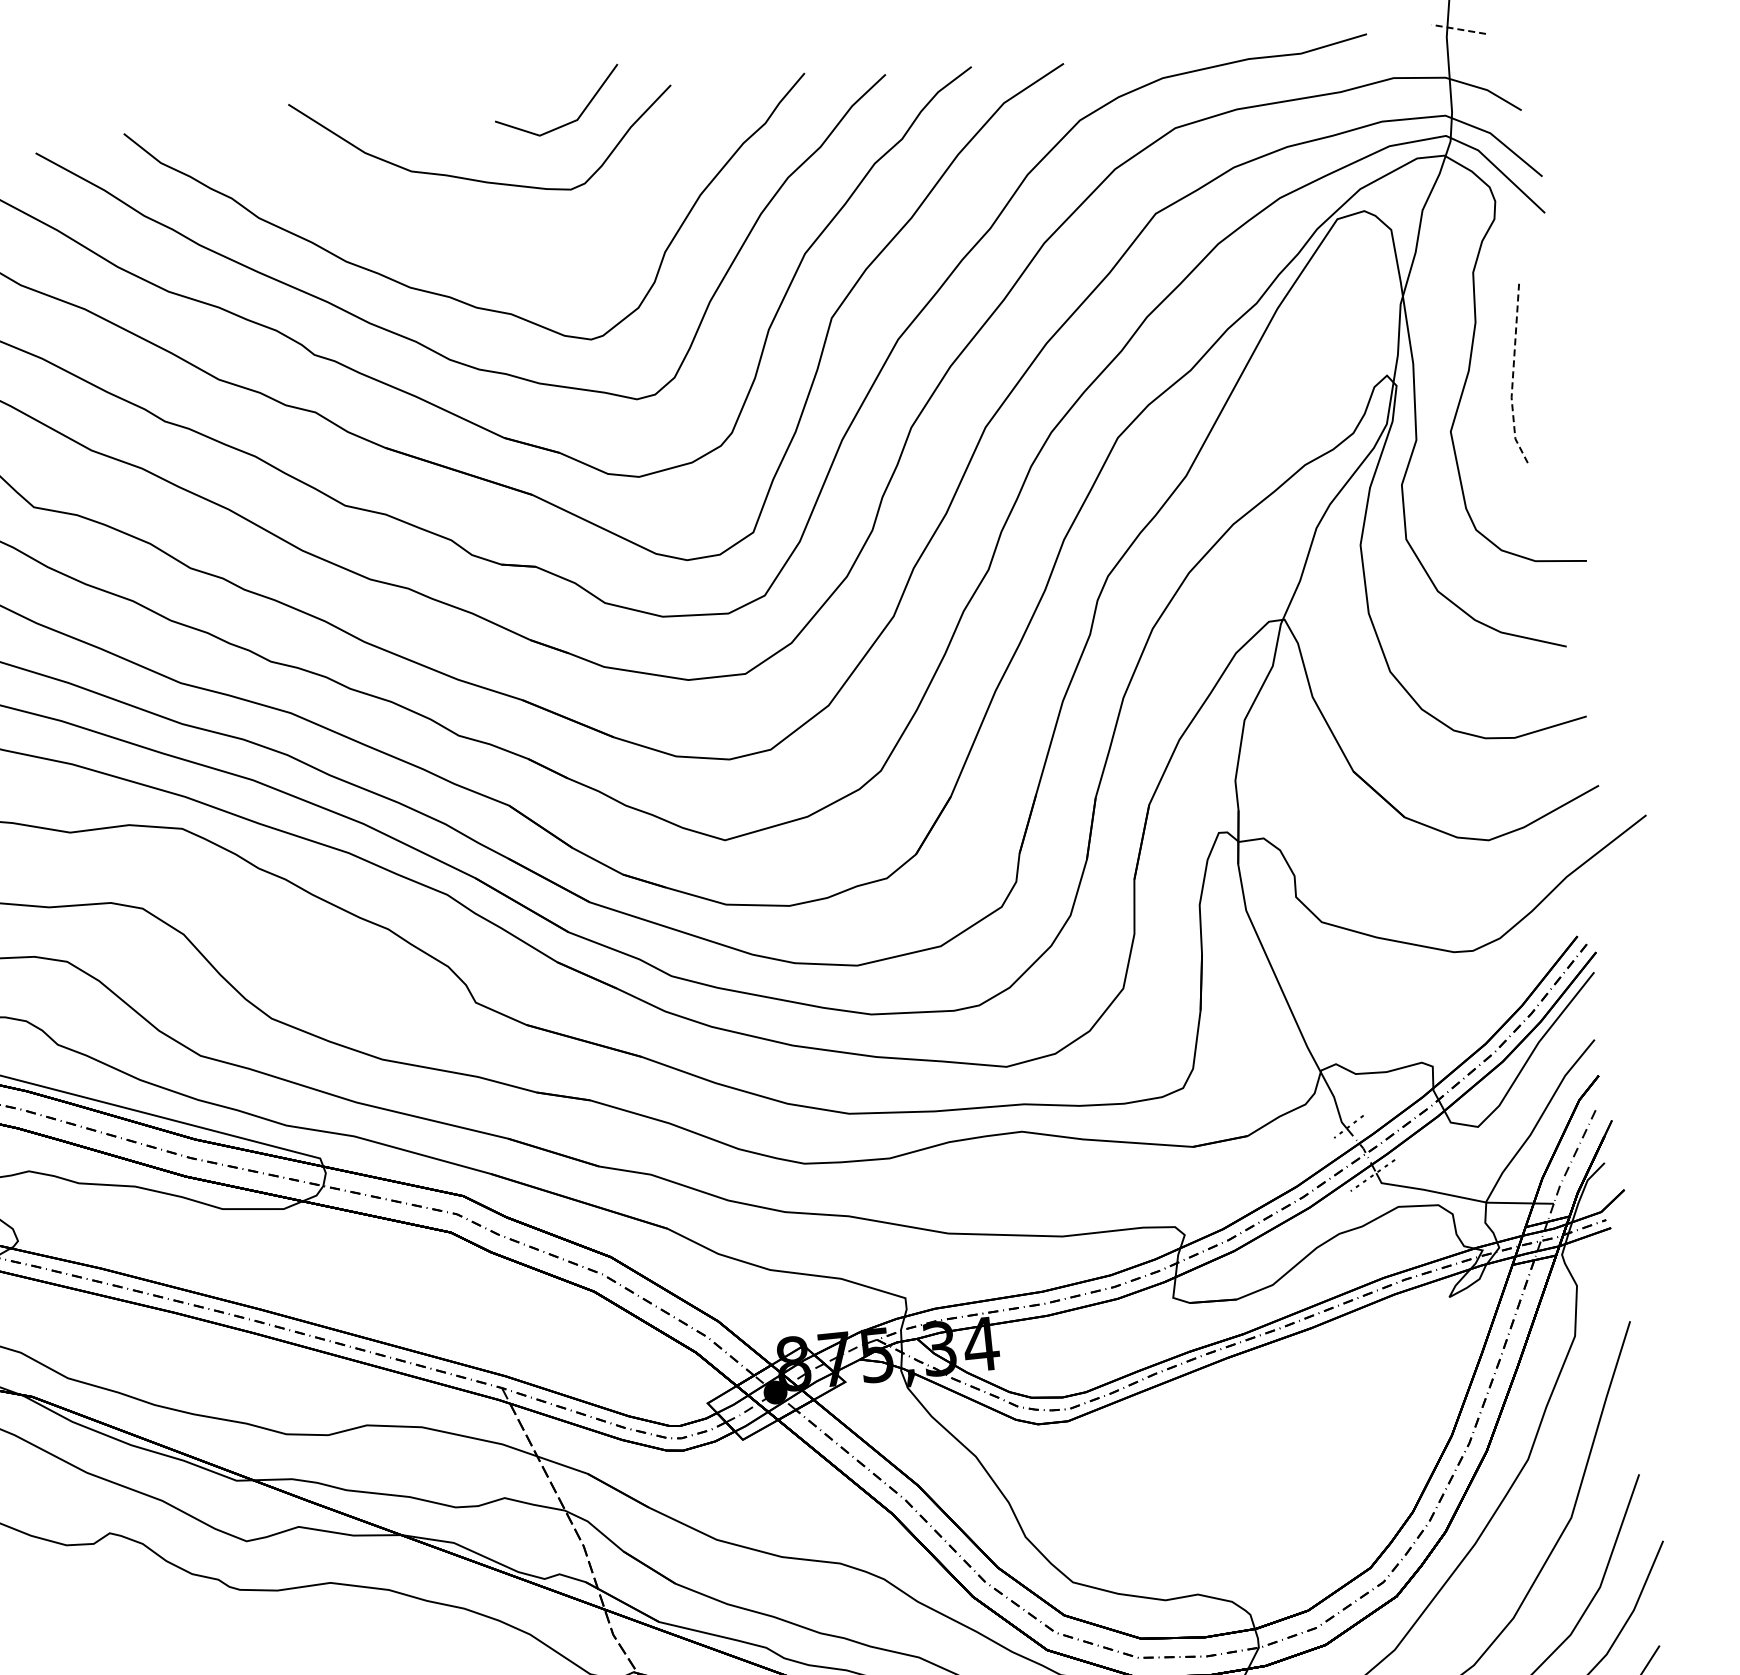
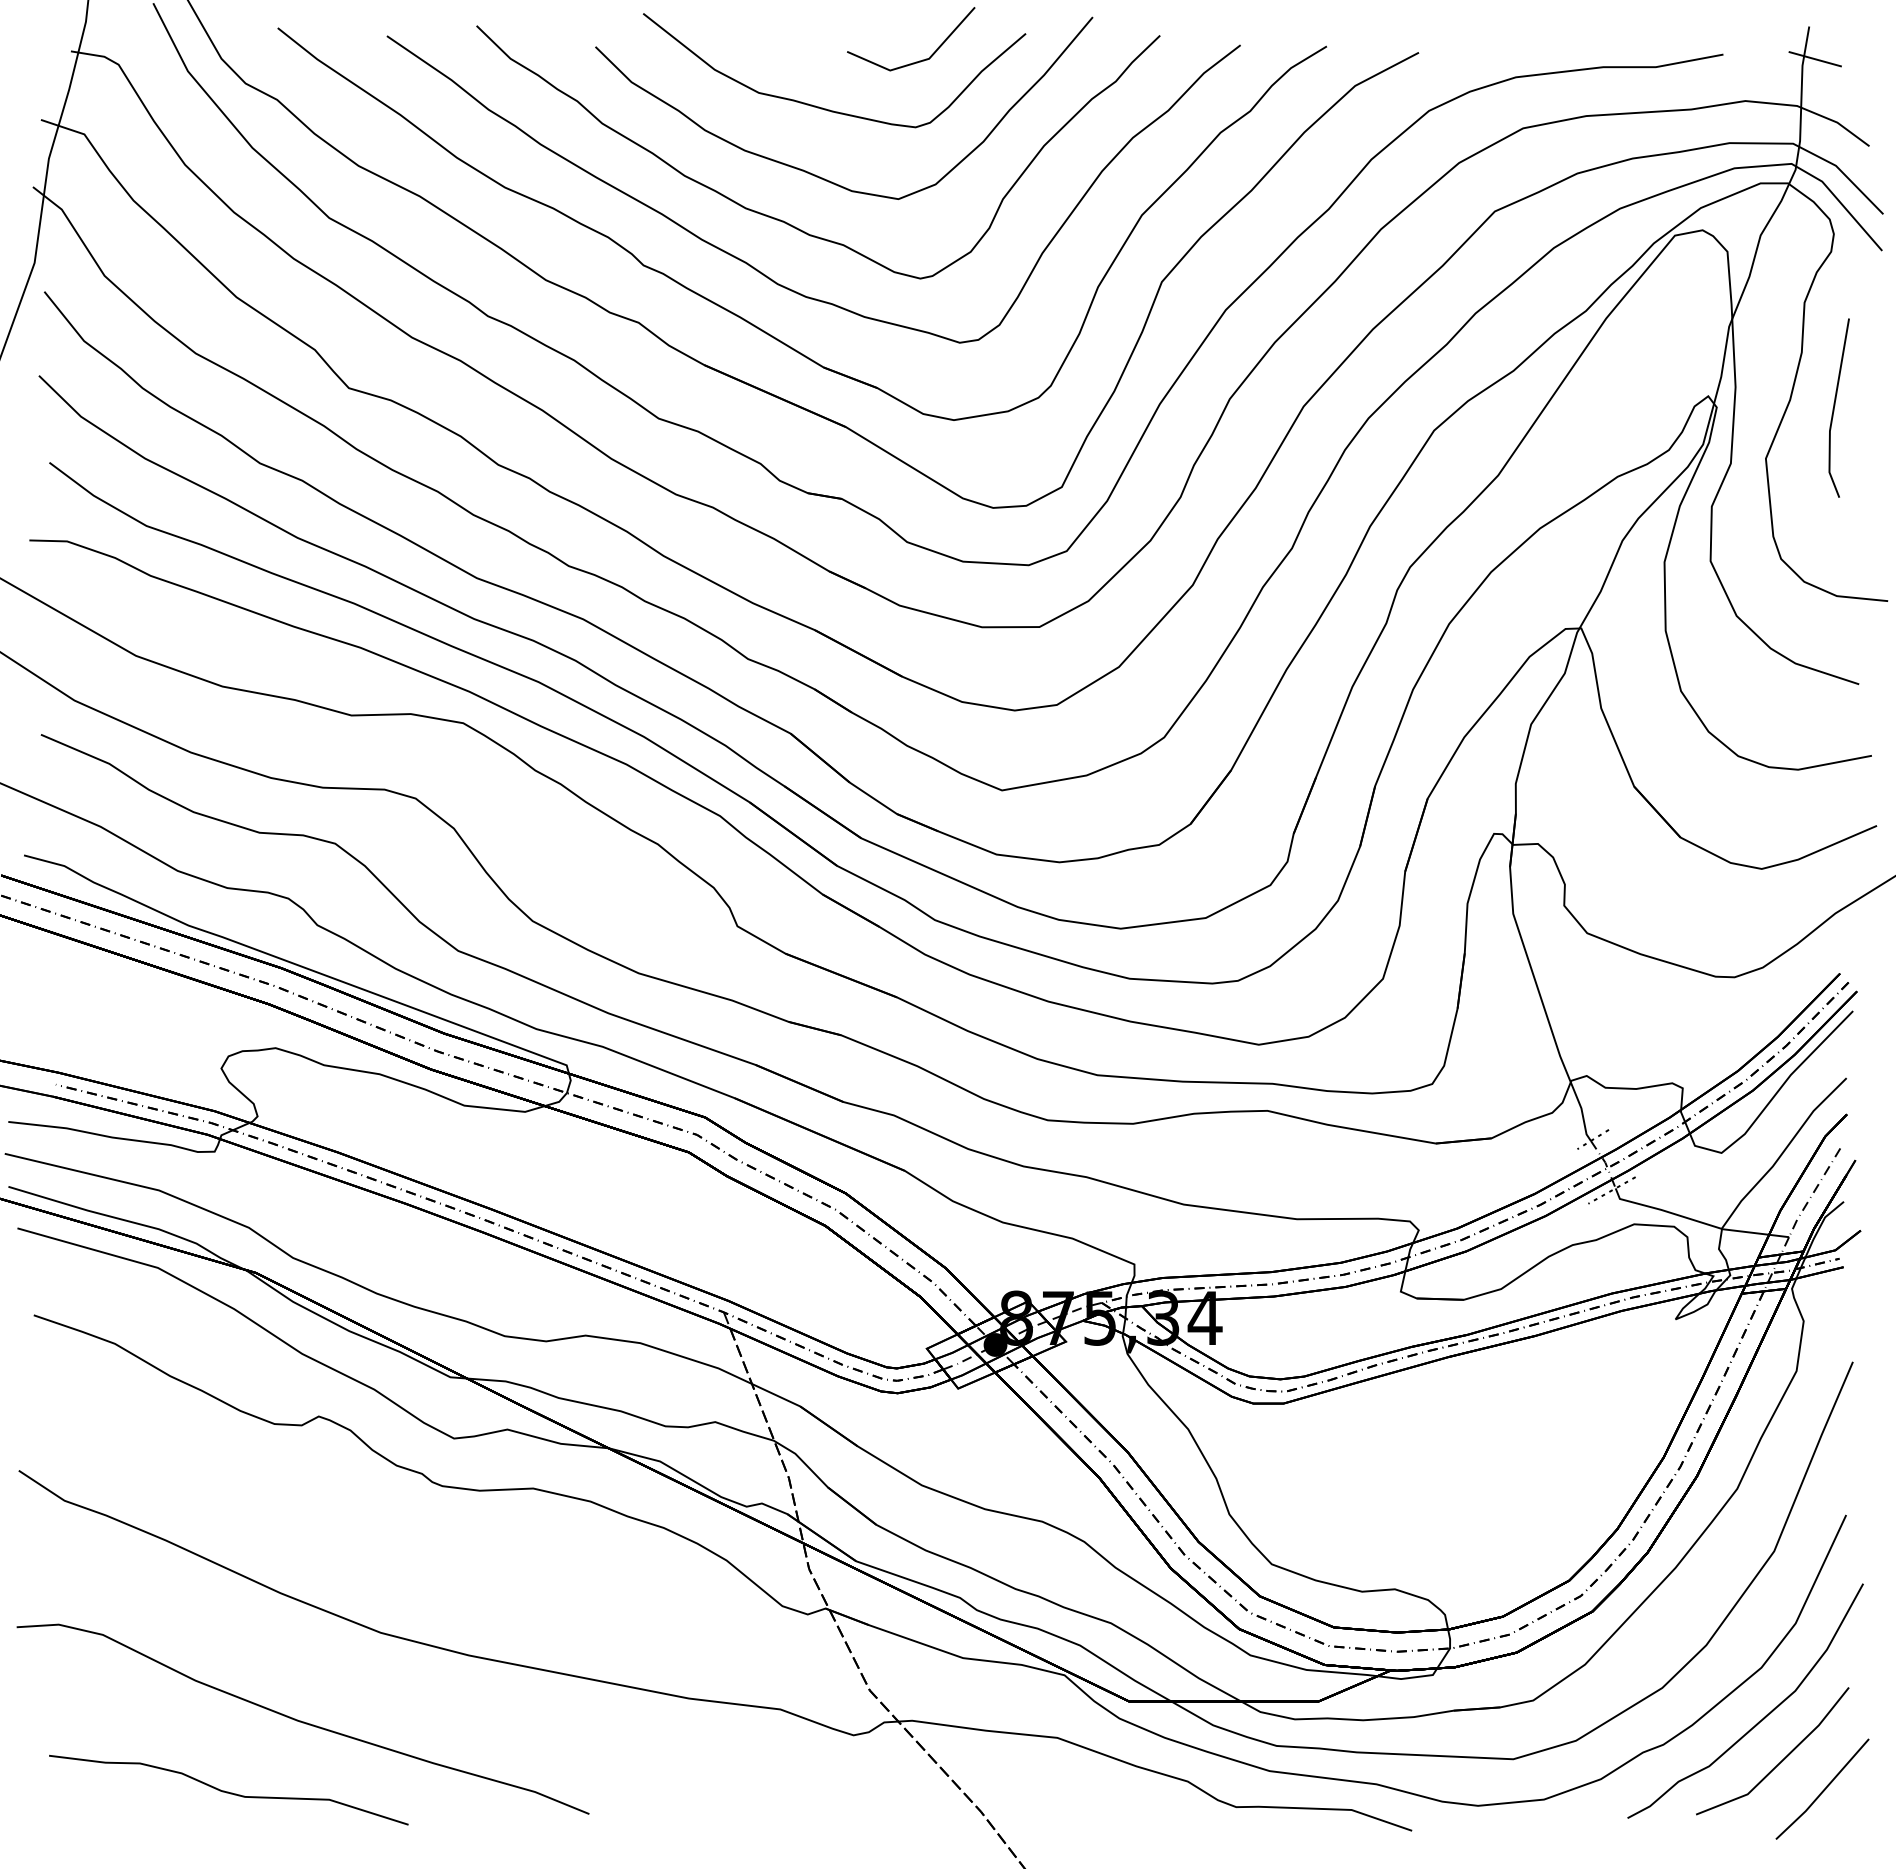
line: (1459, 29) -> (1815, 59), dashed -> solid
curve: (474, 246) -> (813, 173), added
line: (1512, 375) -> (1833, 409), dashed -> solid

